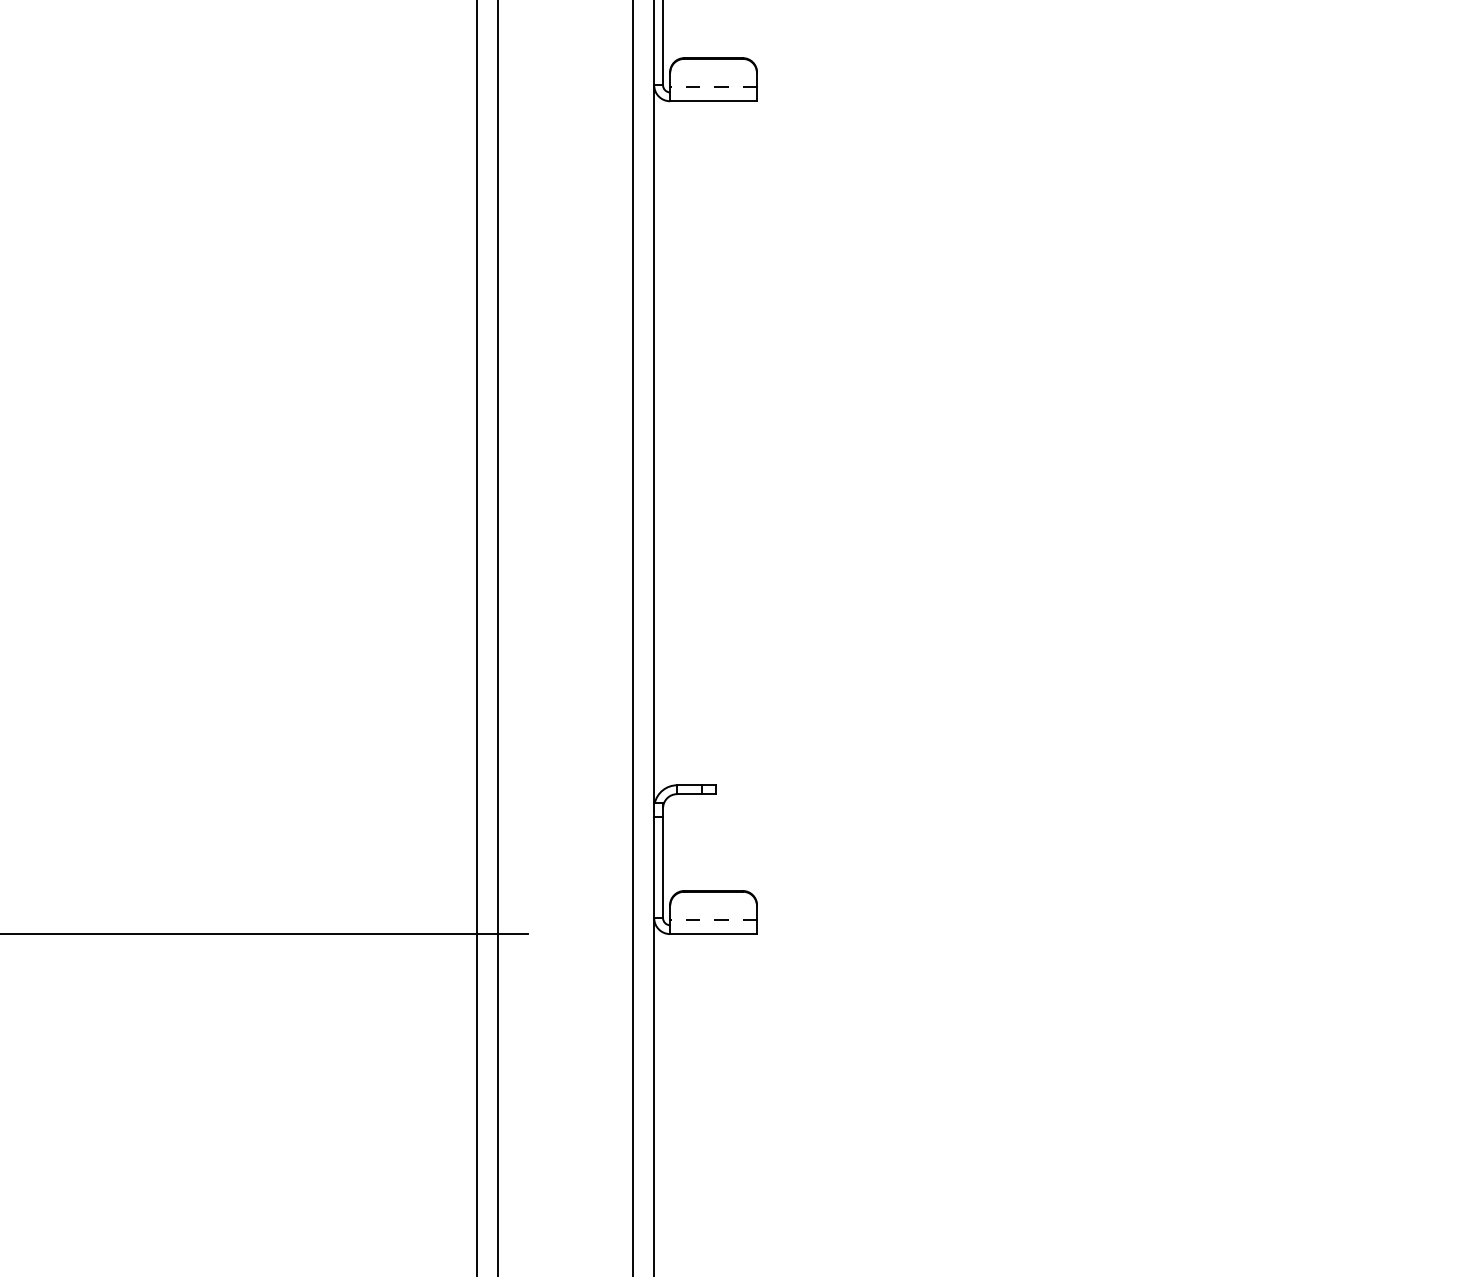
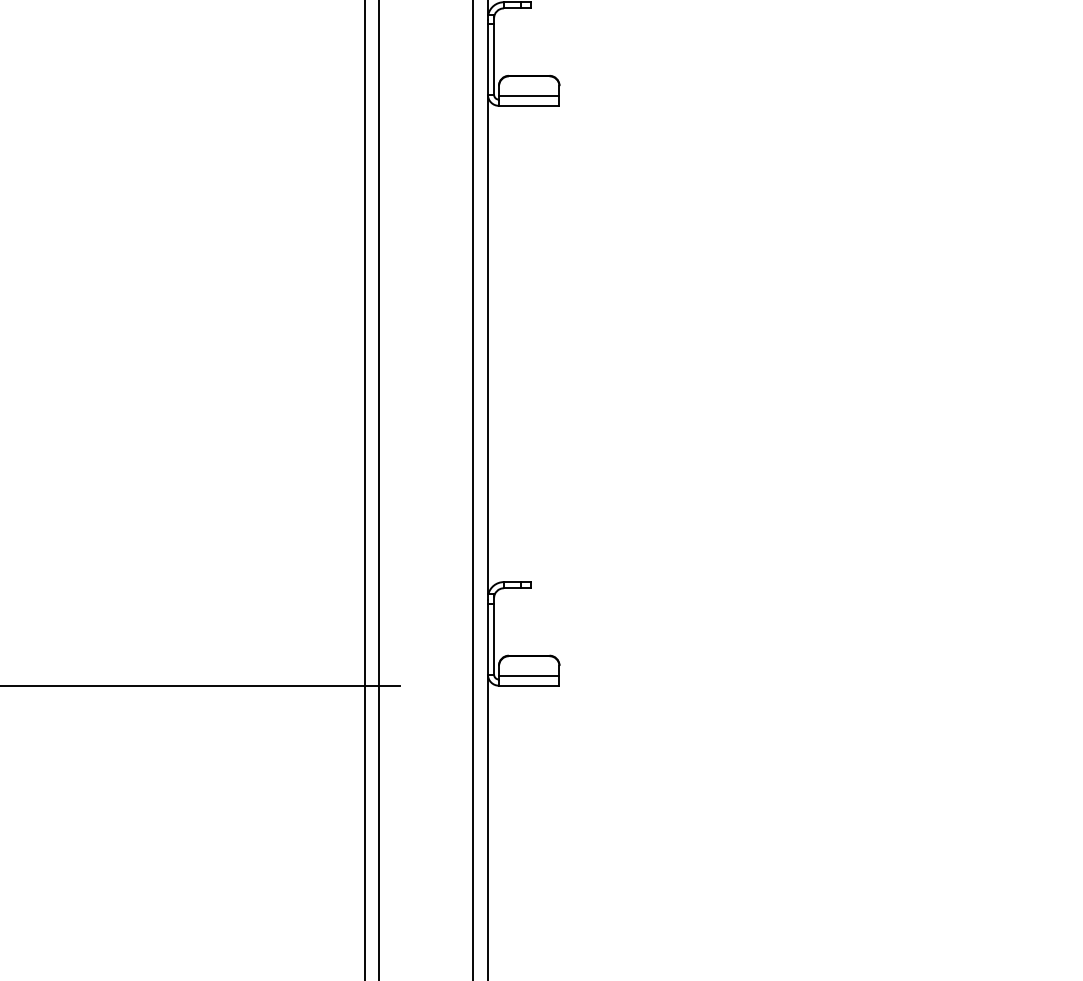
line: (712, 86) -> (528, 95), dashed -> solid
line: (712, 919) -> (528, 675), dashed -> solid

